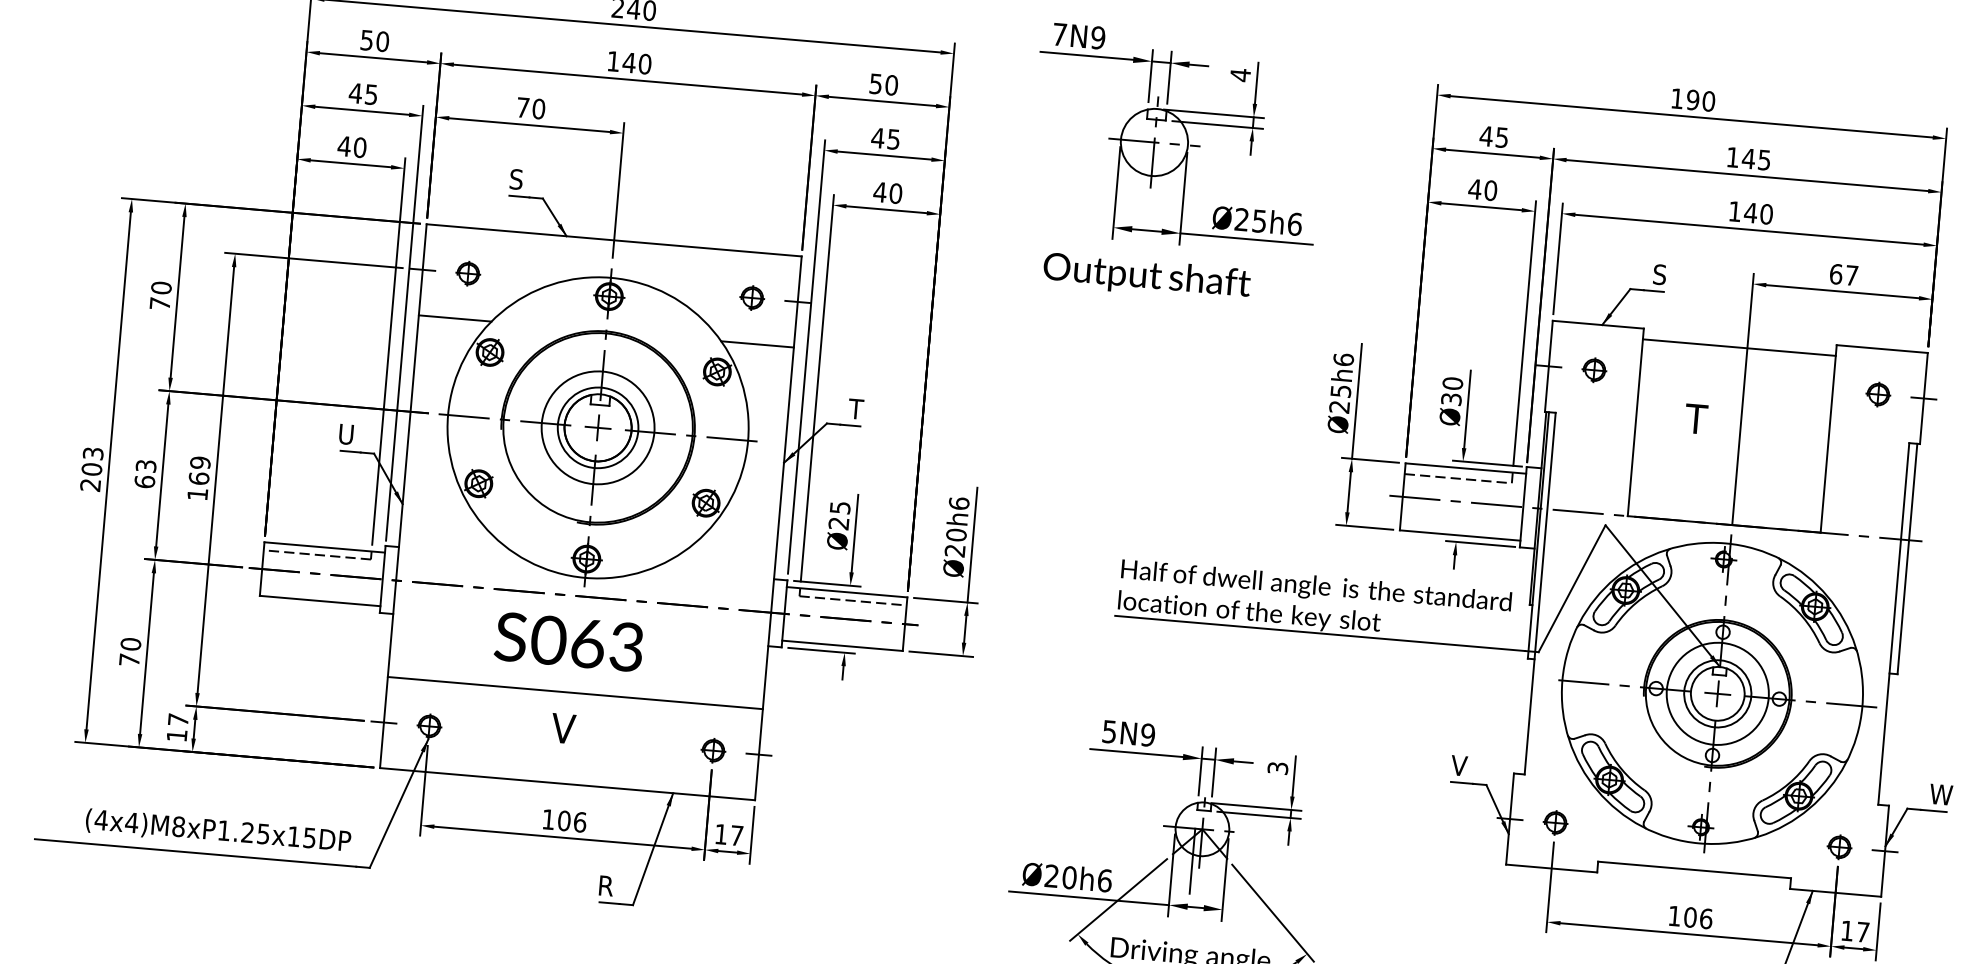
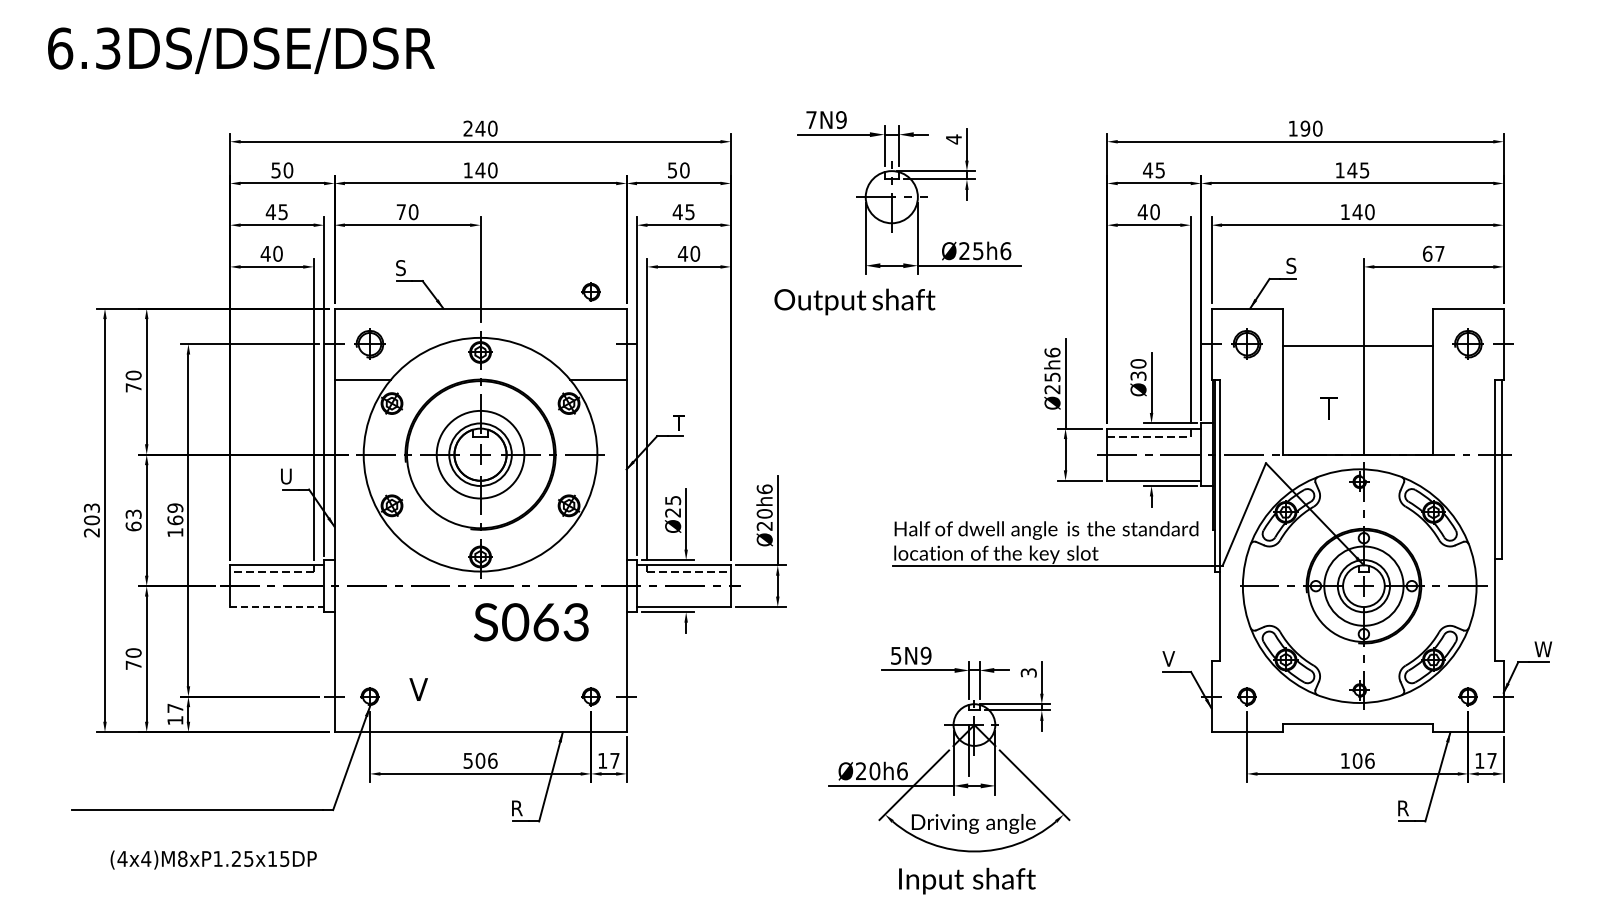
part: (467, 272) -> (369, 343), size x1.6
text: (1146, 276) -> (854, 301), moved
part: (751, 297) -> (590, 291), moved
line: (1739, 348) -> (1357, 346), moved
part: (1593, 369) -> (1246, 343), size x1.6
part: (1877, 393) -> (1467, 343), size x1.6
text: (1695, 419) -> (1328, 408), moved
line: (320, 601) -> (277, 607), solid -> dashed
text: (569, 642) -> (531, 622), moved
line: (575, 693) -> (480, 661), removed
text: (563, 728) -> (418, 689), moved
text: (547, 819) -> (467, 760), 106 -> 506
text: (218, 830) -> (213, 859), moved

